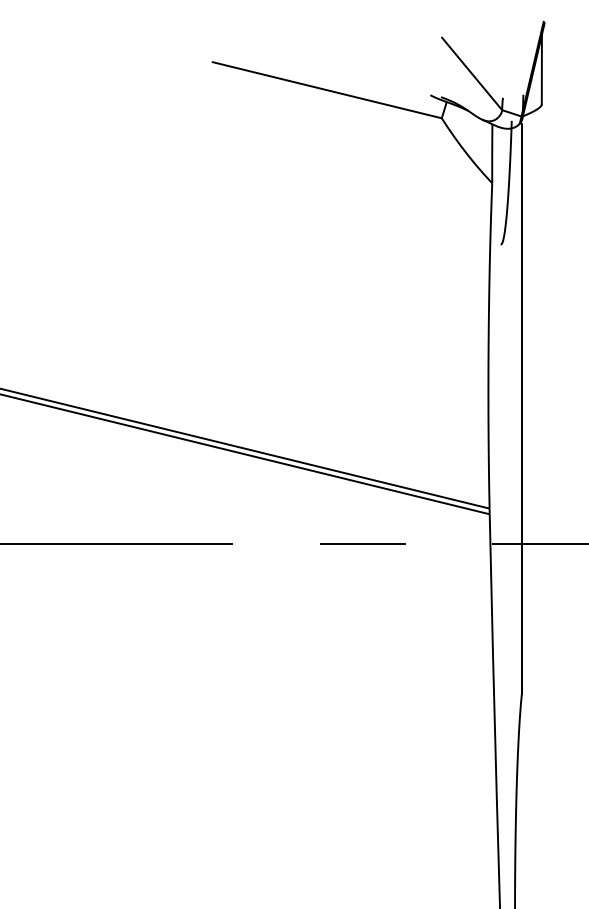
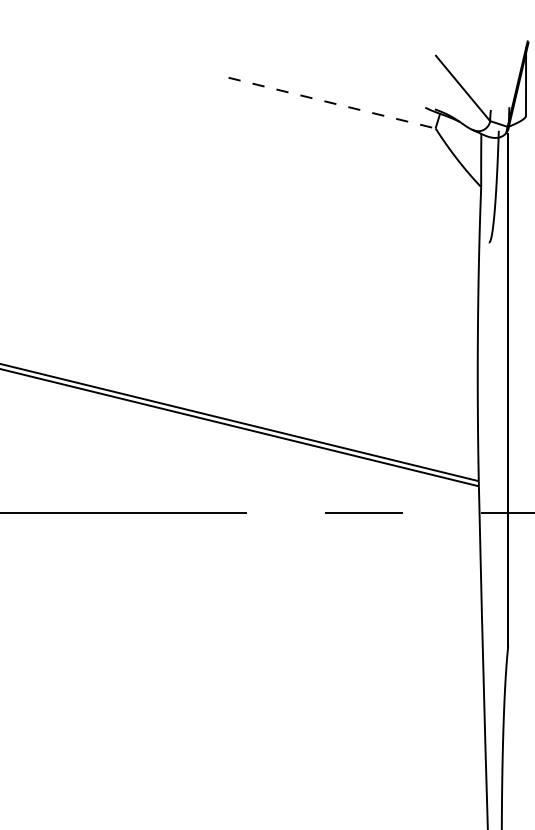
line: (327, 90) -> (332, 103), solid -> dashed

